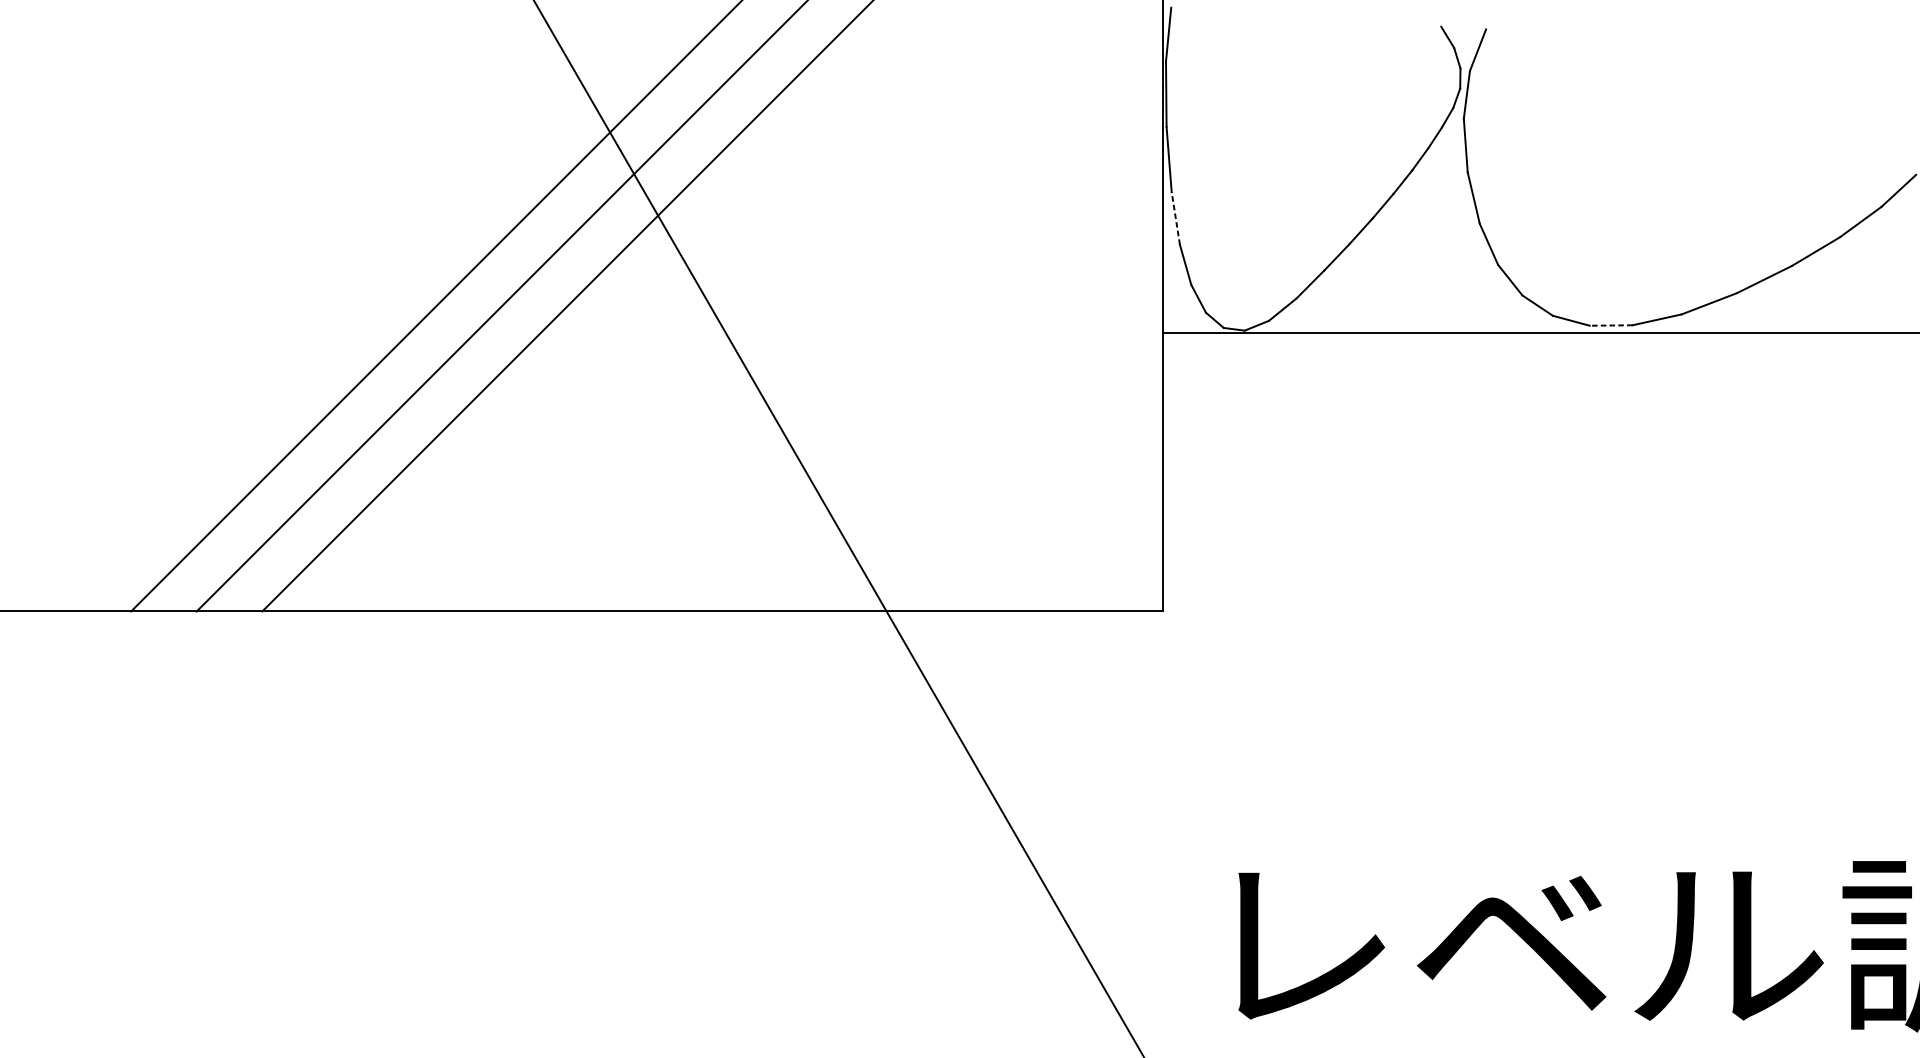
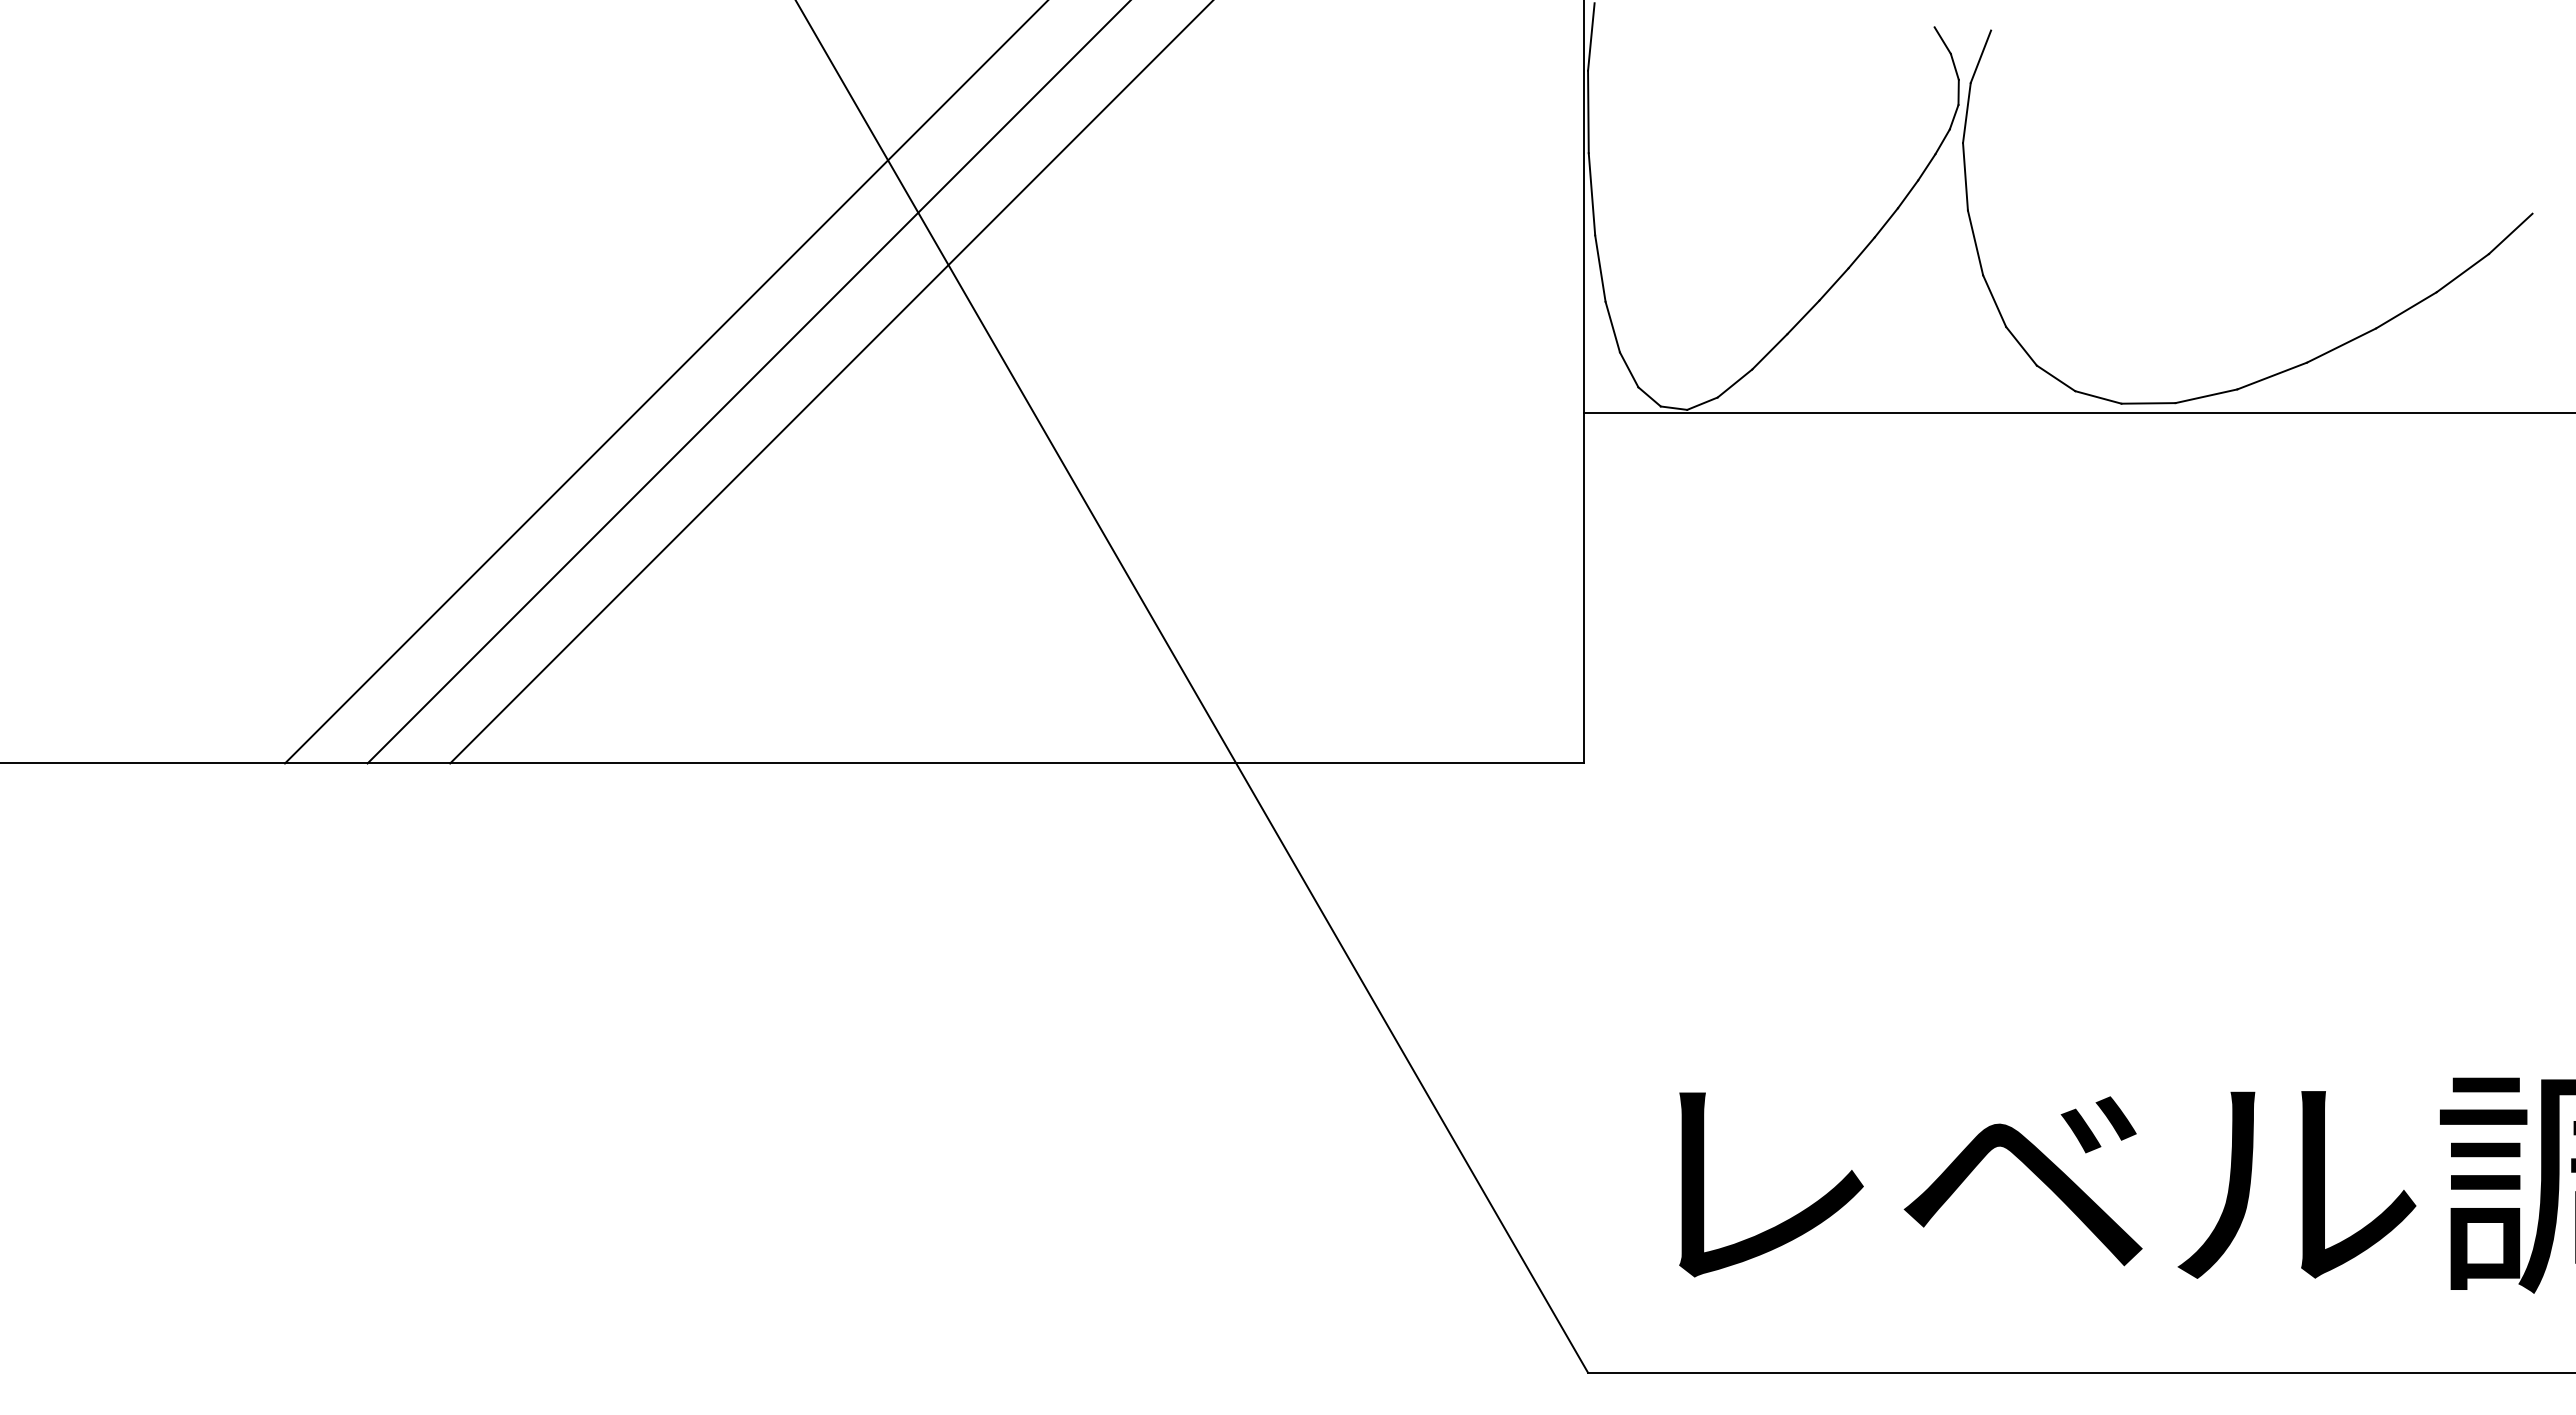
line: (1175, 218) -> (1600, 268), dashed -> solid
line: (1611, 325) -> (2148, 403), dashed -> solid

